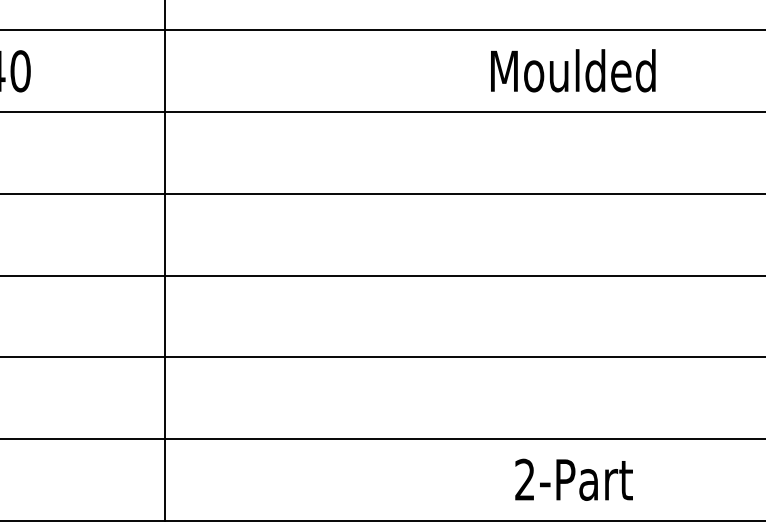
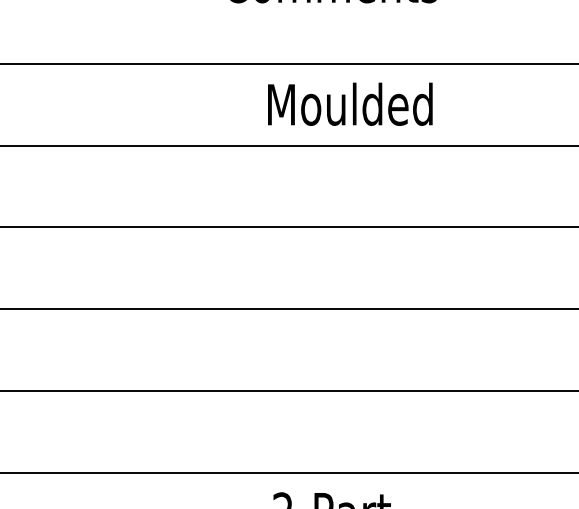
text: (573, 70) -> (350, 104), moved

